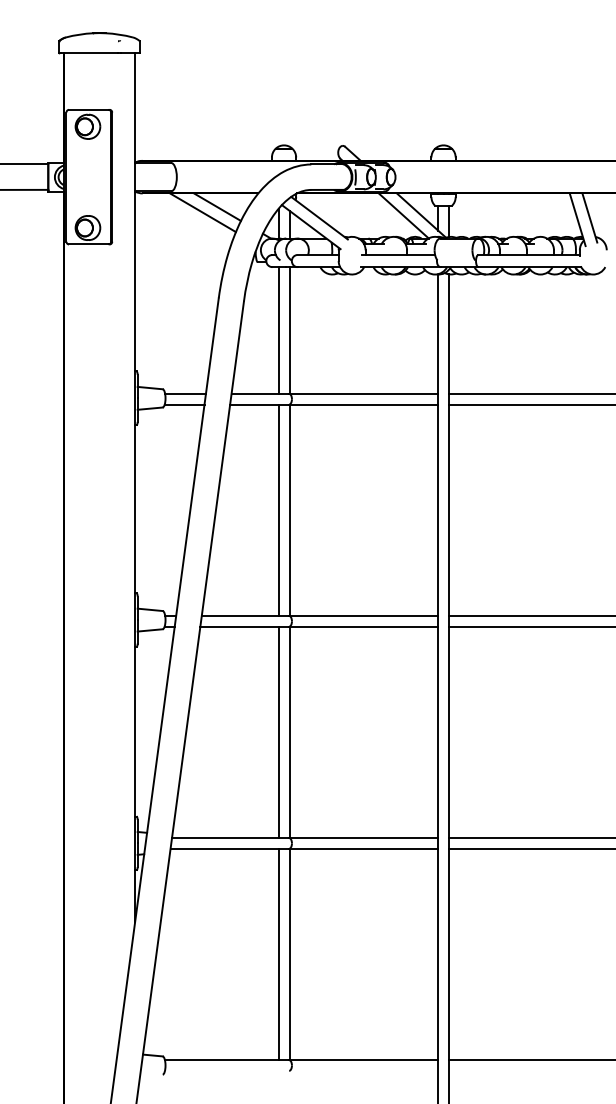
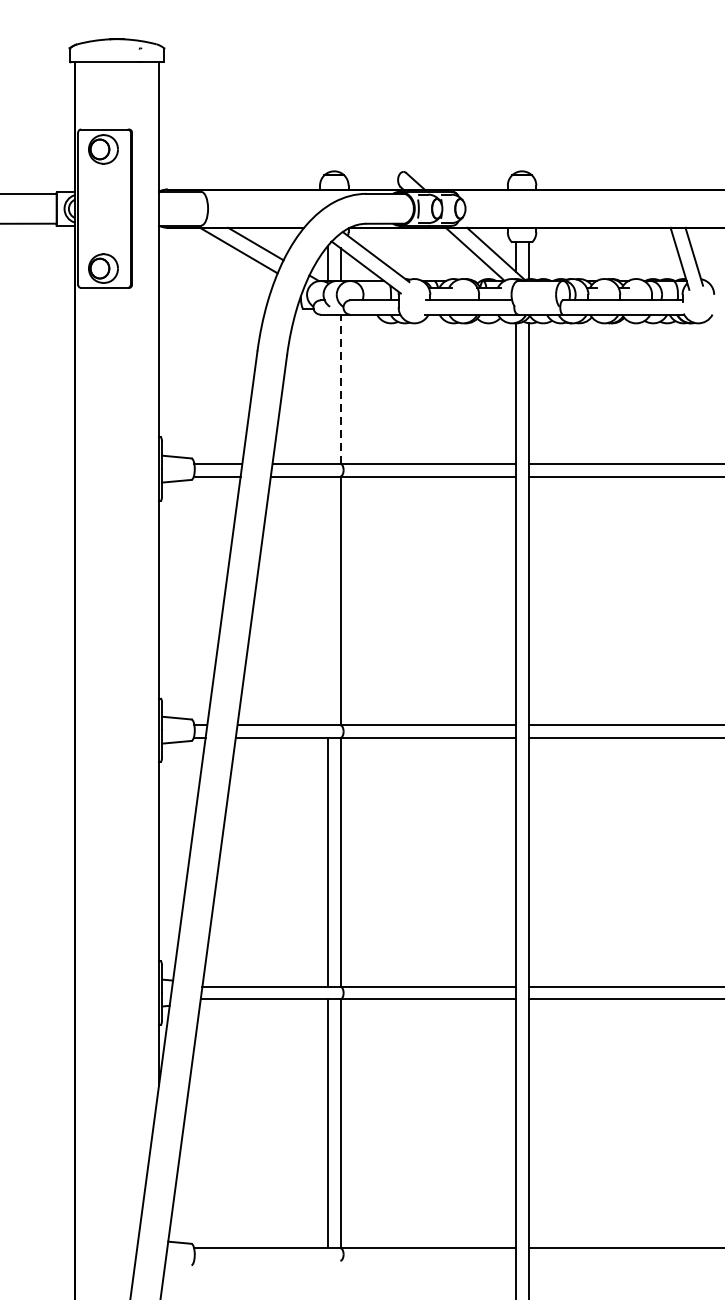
line: (278, 330) -> (327, 389), removed
line: (289, 330) -> (340, 389), solid -> dashed
line: (278, 509) -> (327, 599), removed

